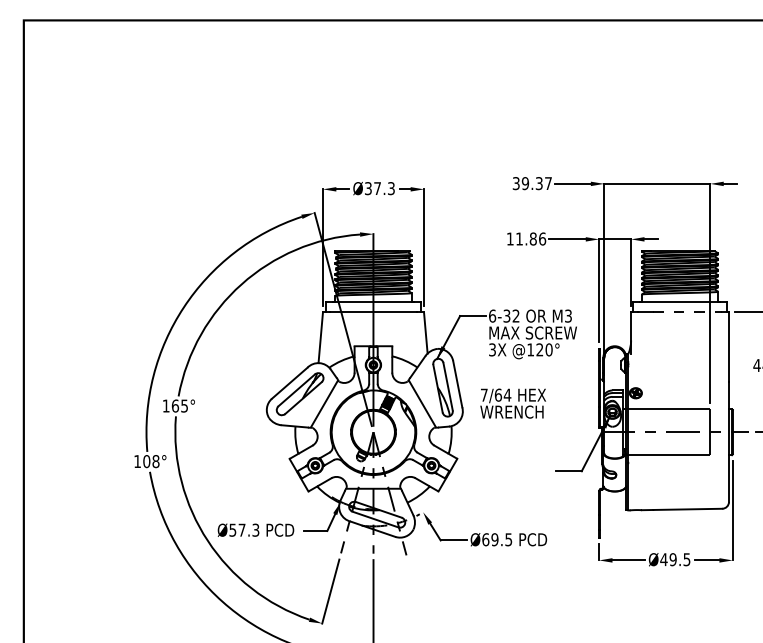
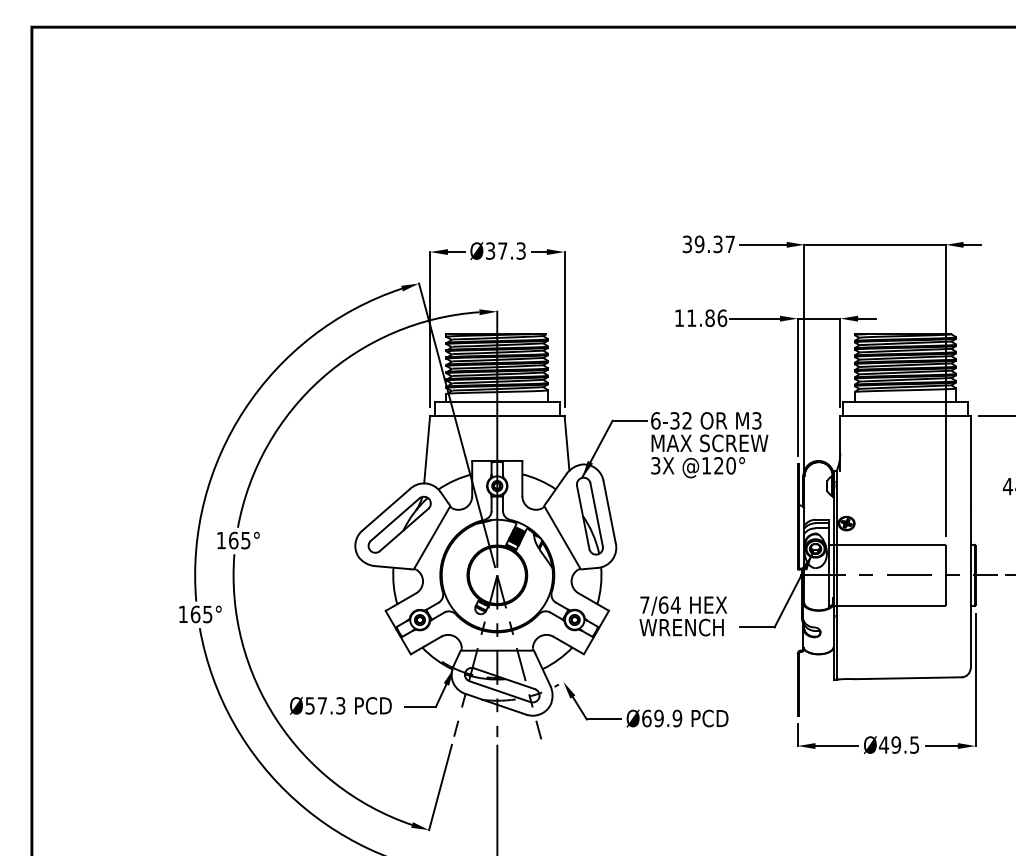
line: (687, 312) -> (915, 415), dashed -> solid
text: (513, 403) -> (683, 616), moved
text: (151, 461) -> (201, 614), 108° -> 165°
text: (508, 538) -> (677, 717), Ø69.5 -> Ø69.9

